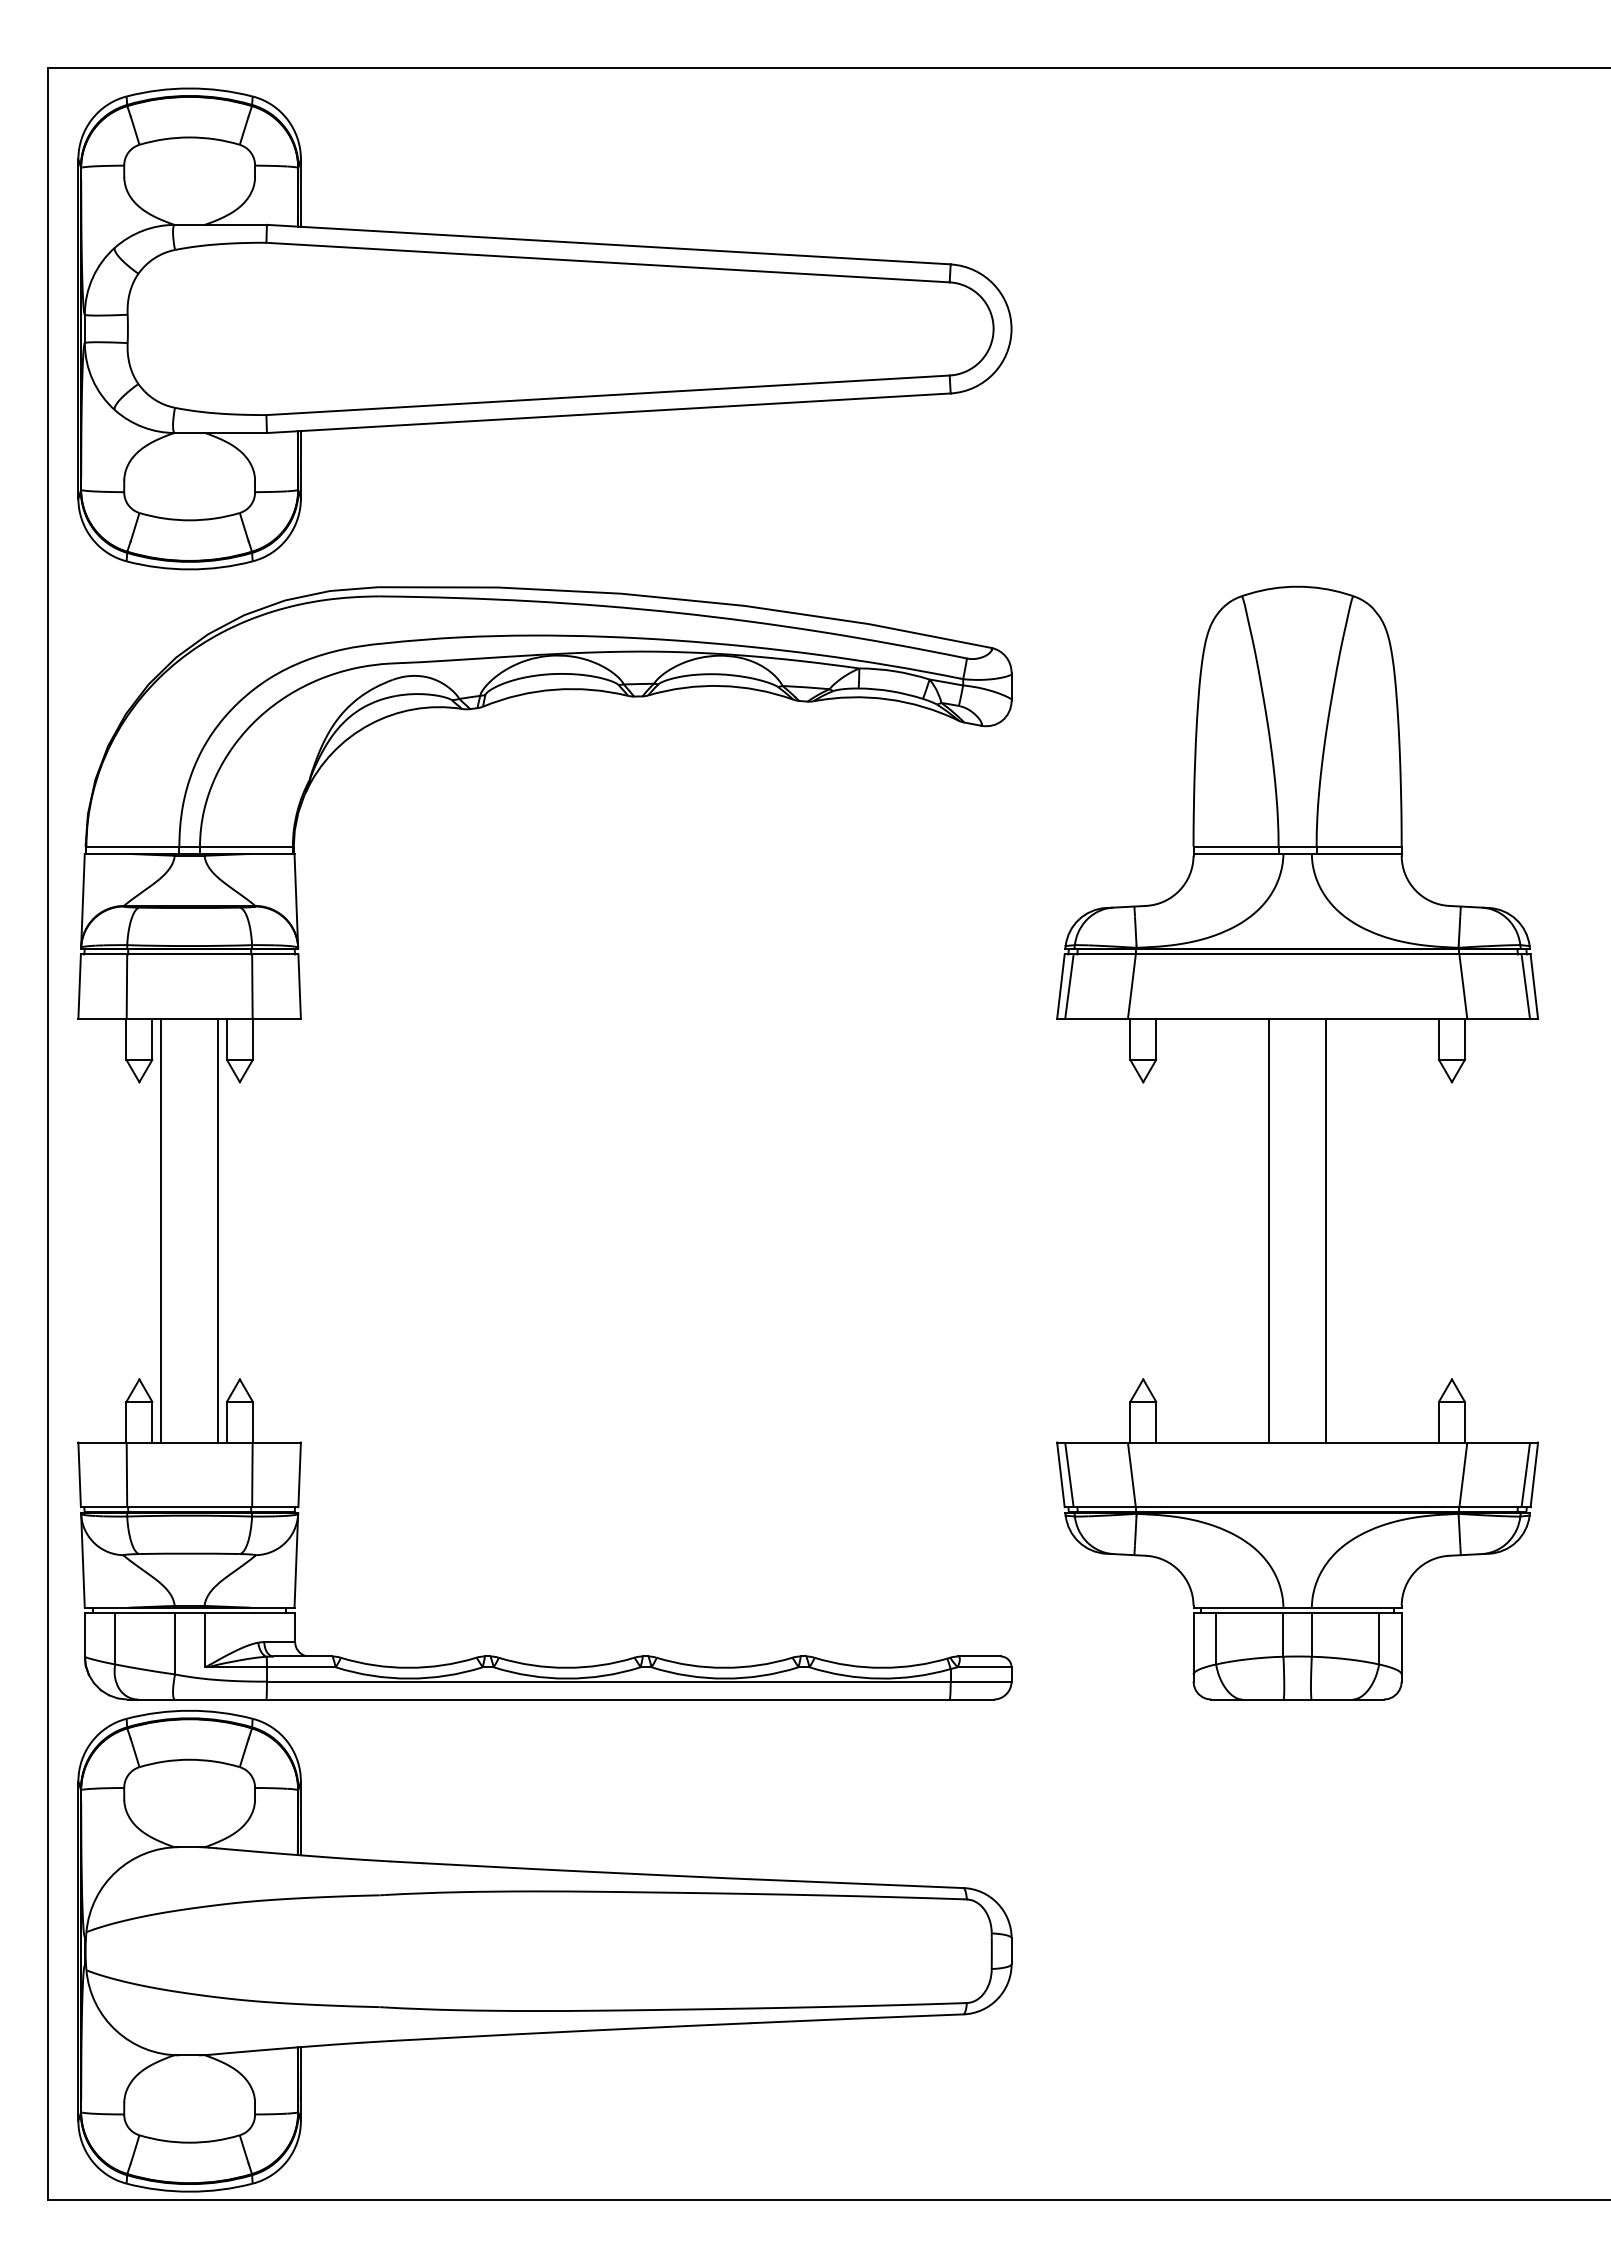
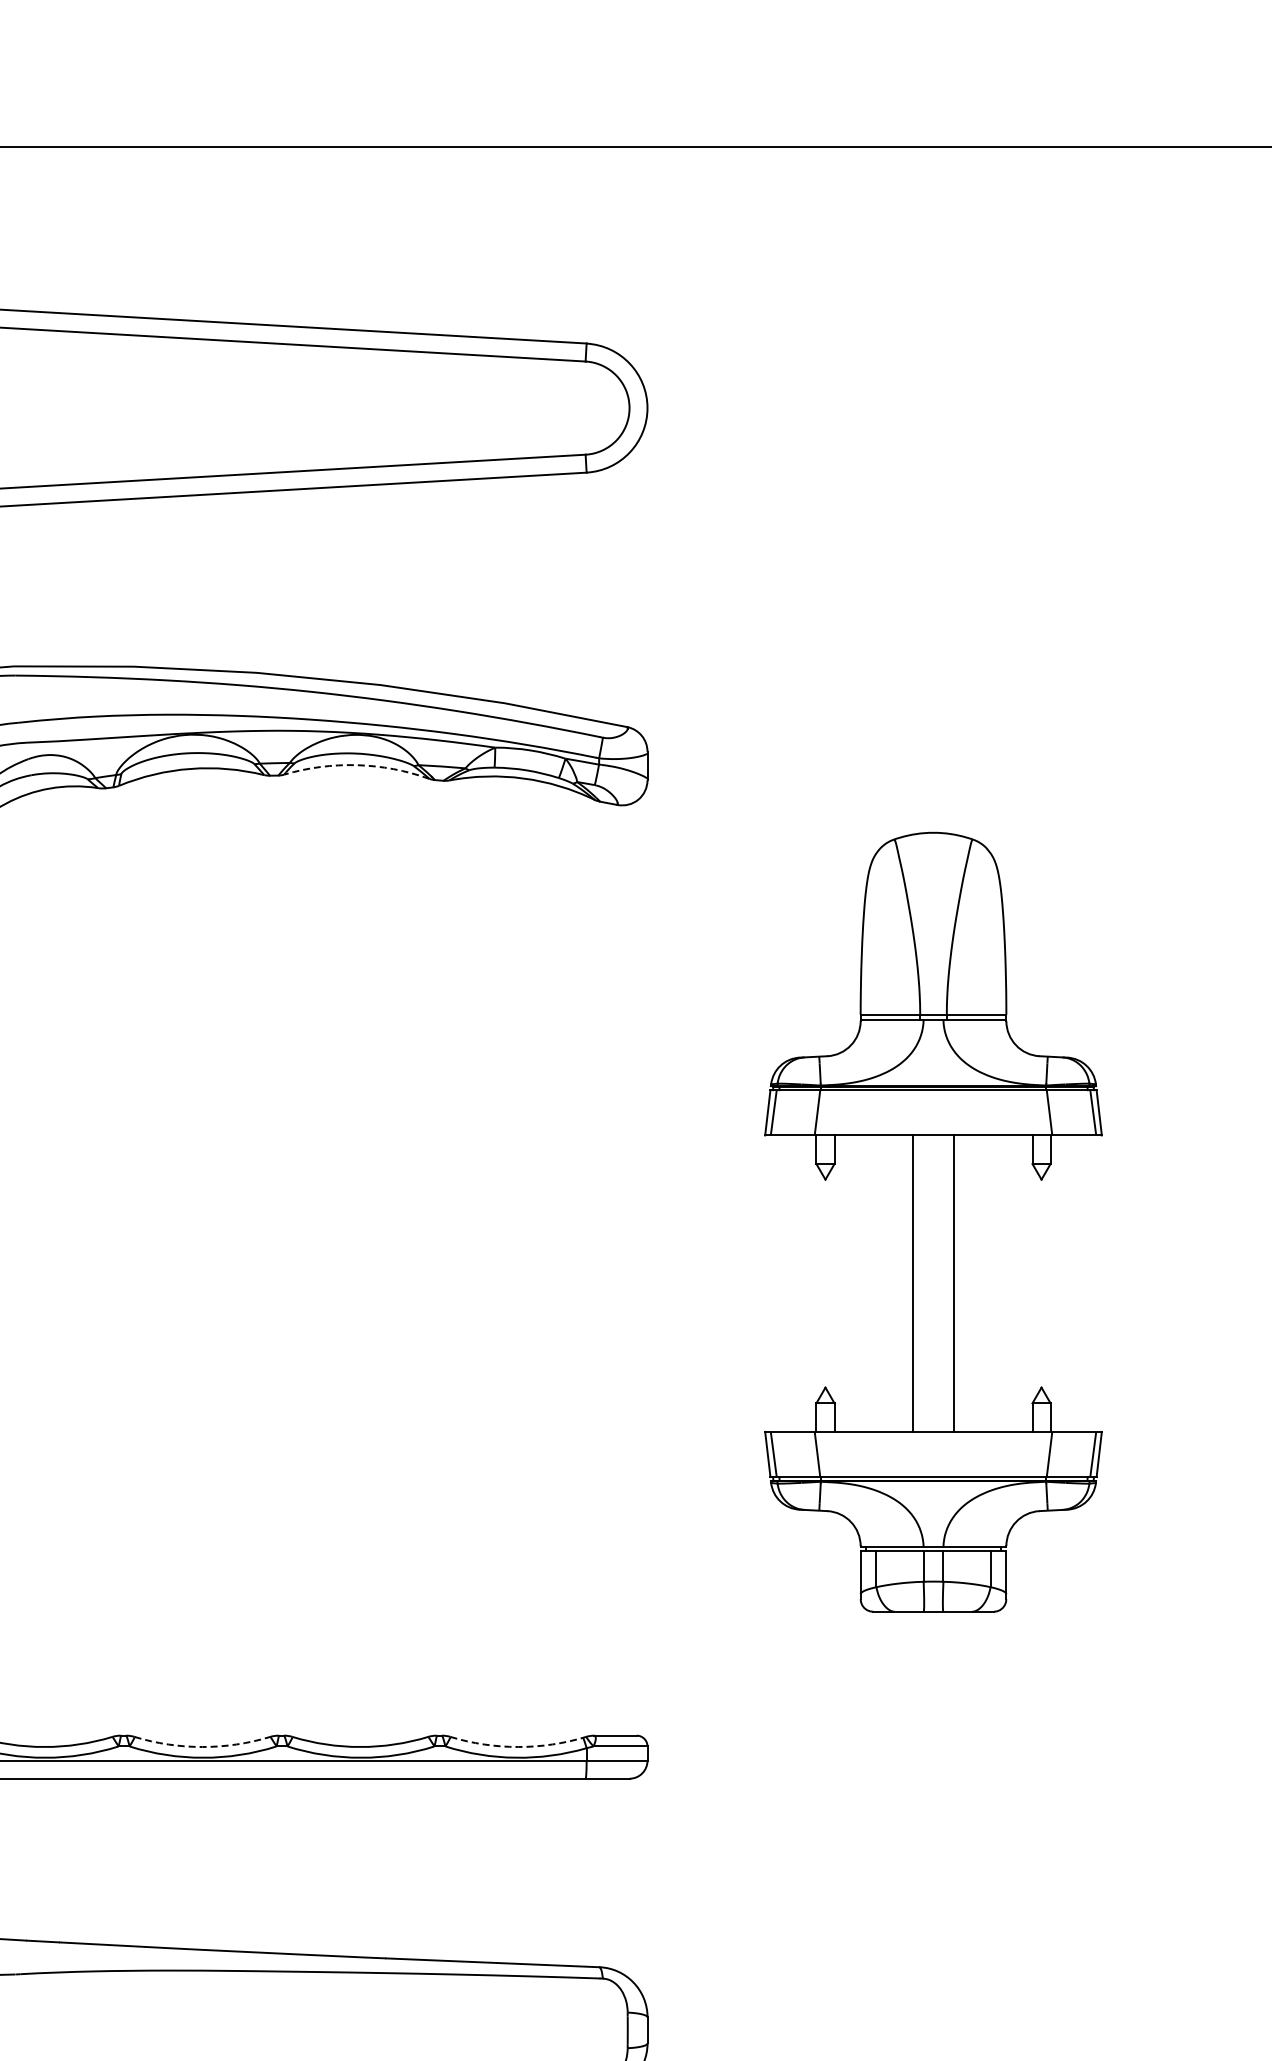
arc: (721, 686) -> (357, 765), solid -> dashed
part: (1297, 1142) -> (933, 1221), size x0.7
arc: (566, 1667) -> (202, 1746), solid -> dashed
arc: (882, 1667) -> (518, 1746), solid -> dashed

